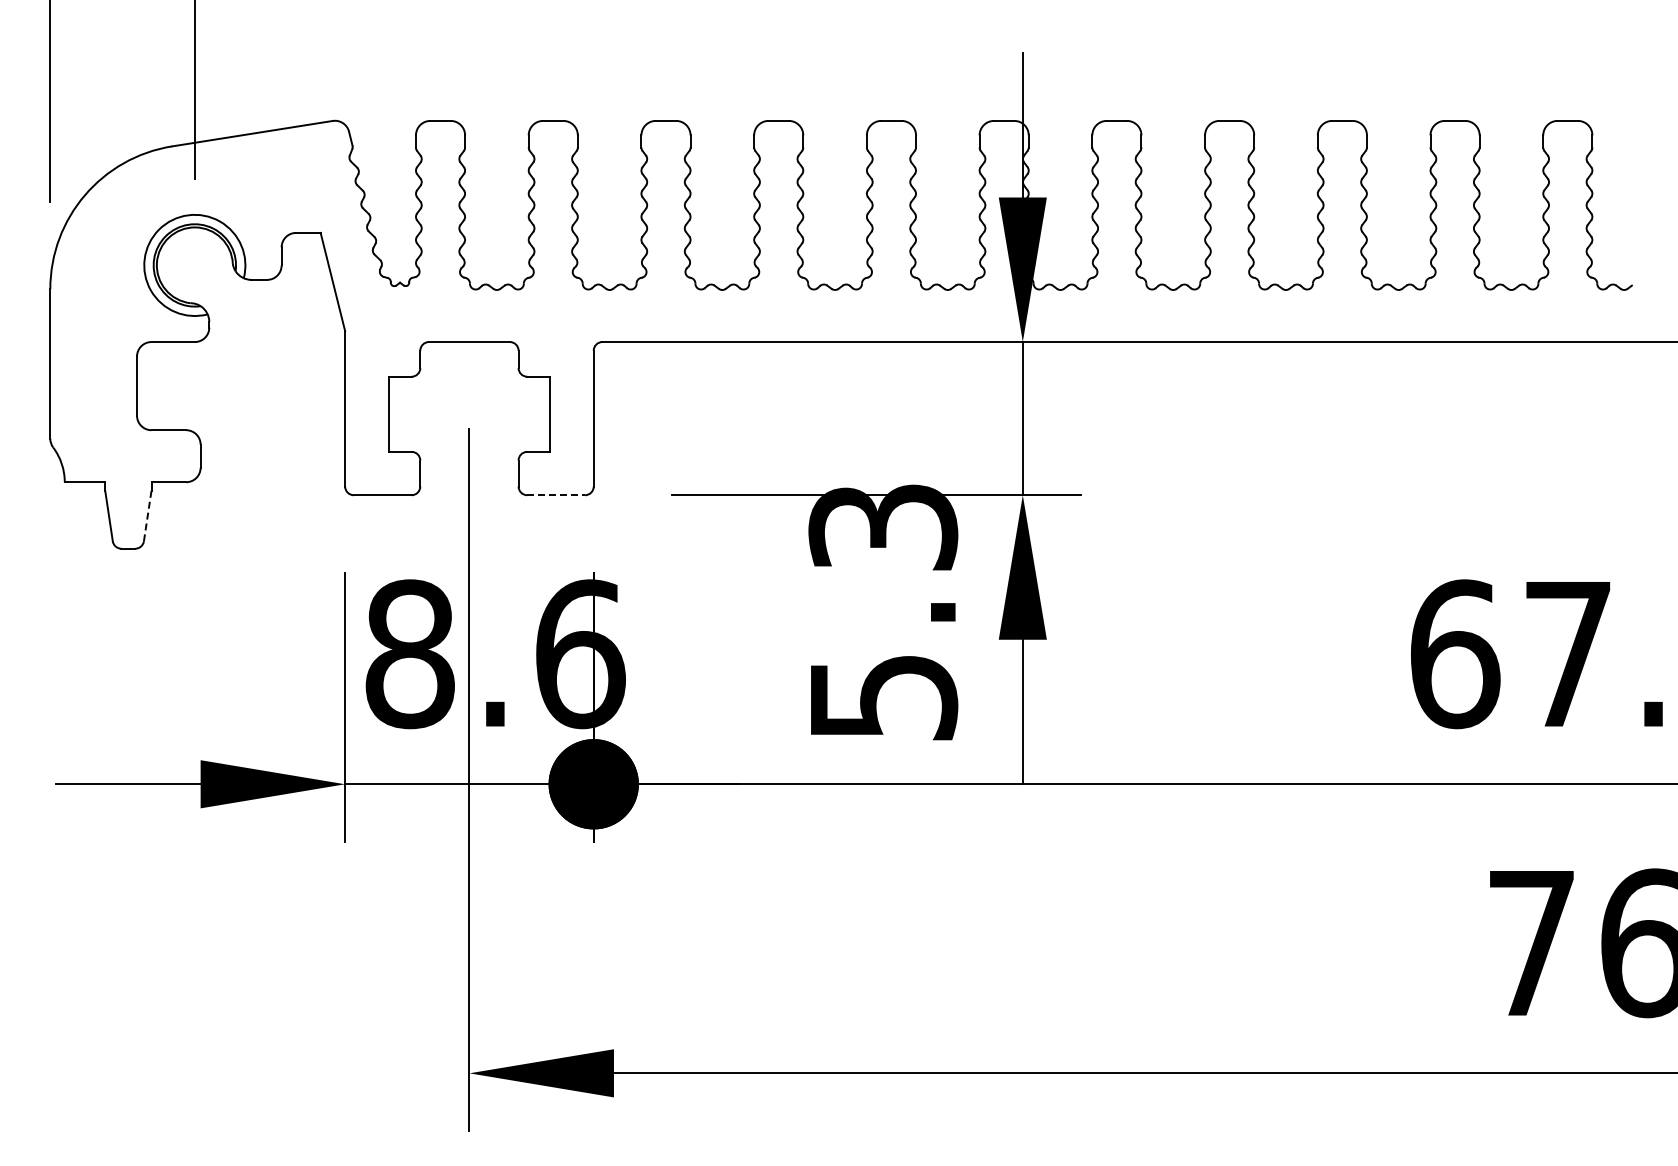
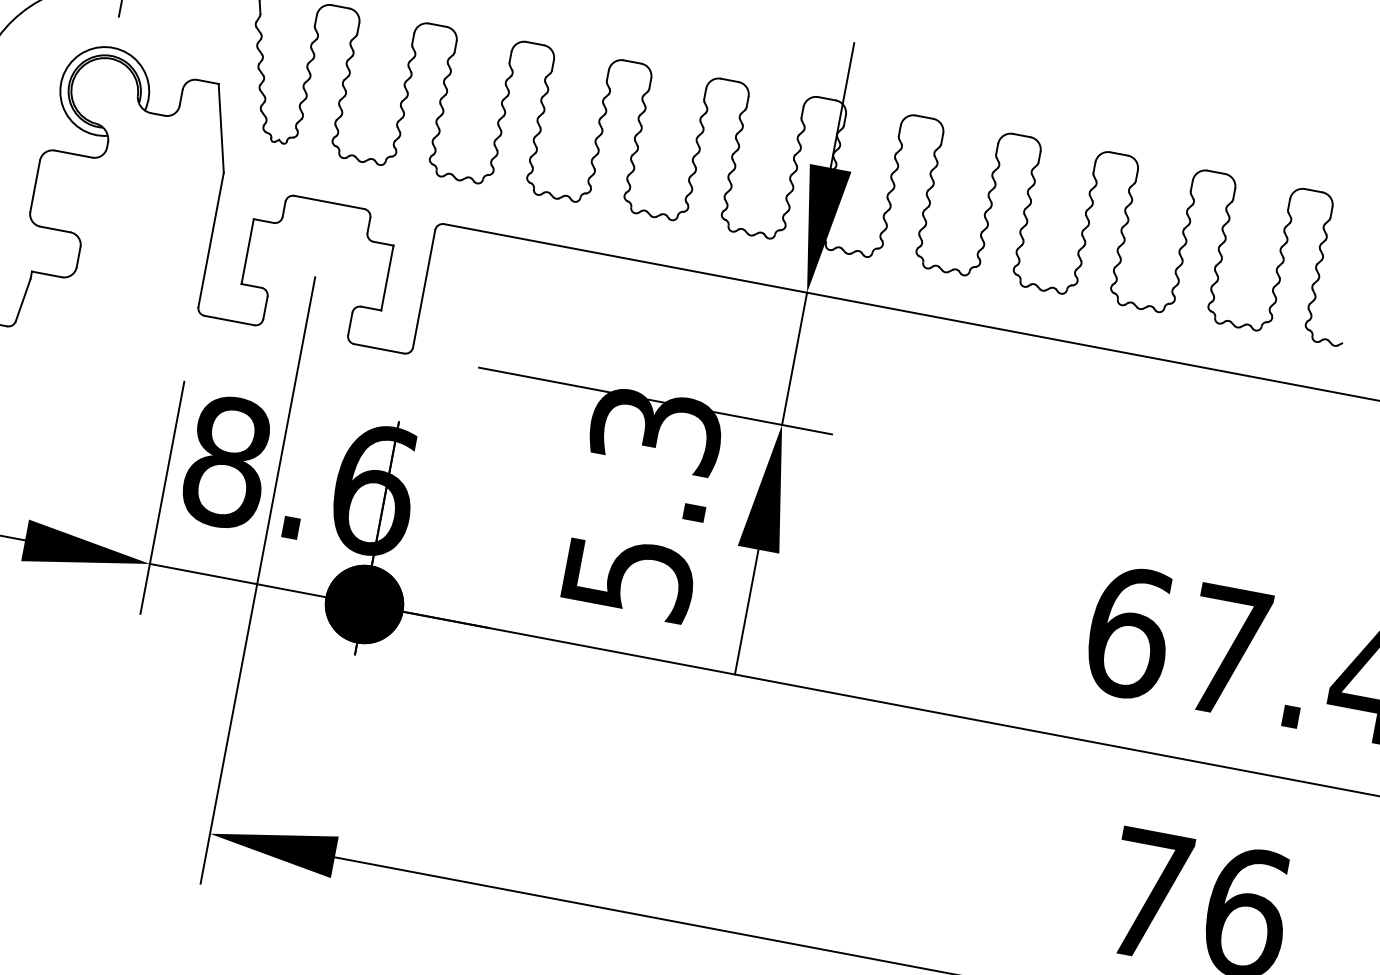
line: (556, 495) -> (379, 349), dashed -> solid
line: (147, 515) -> (23, 299), dashed -> solid

